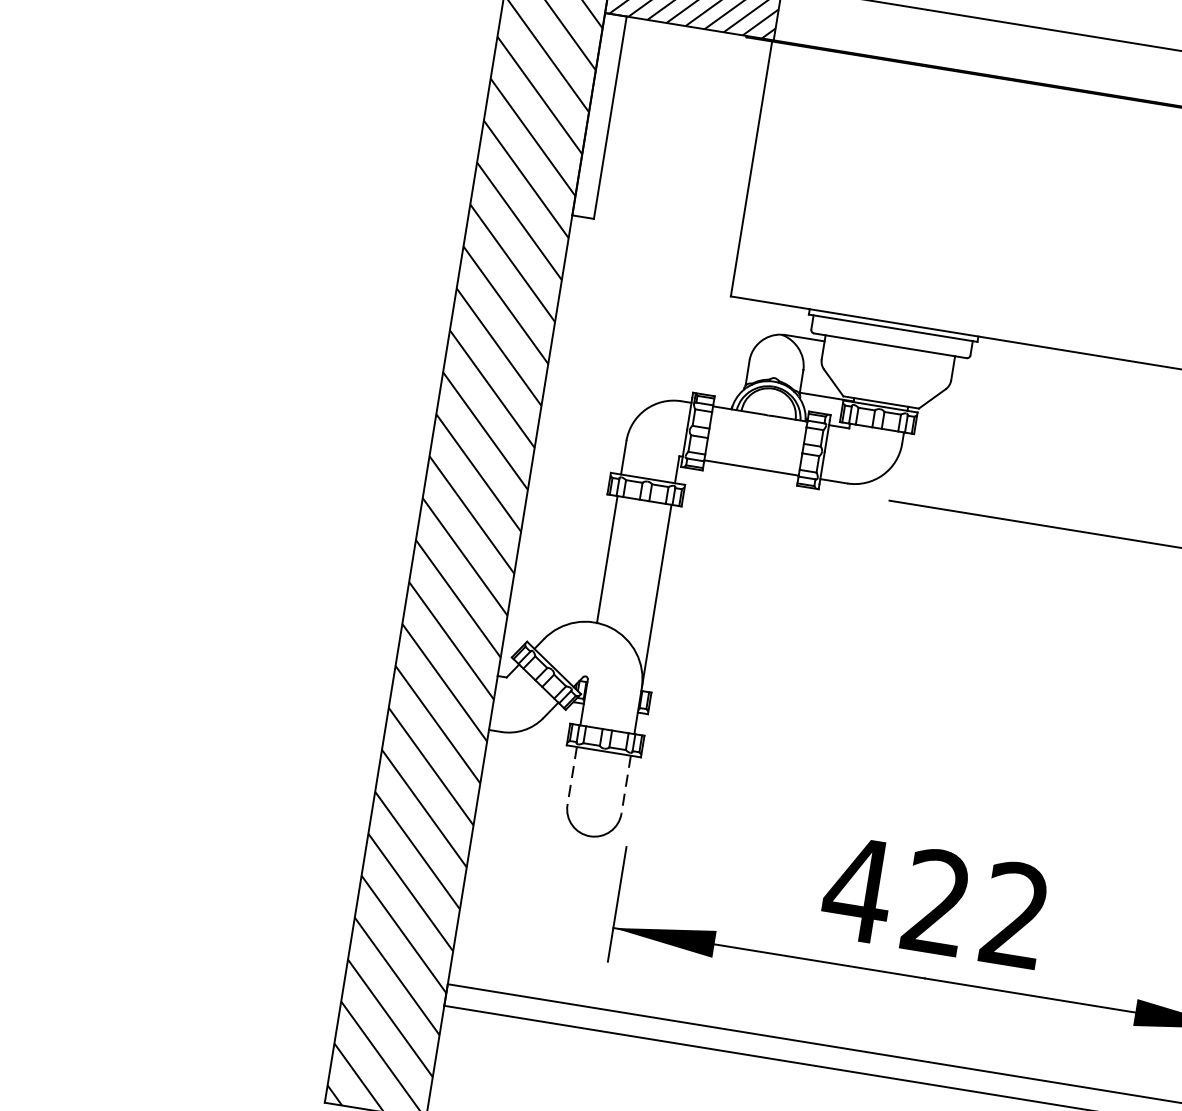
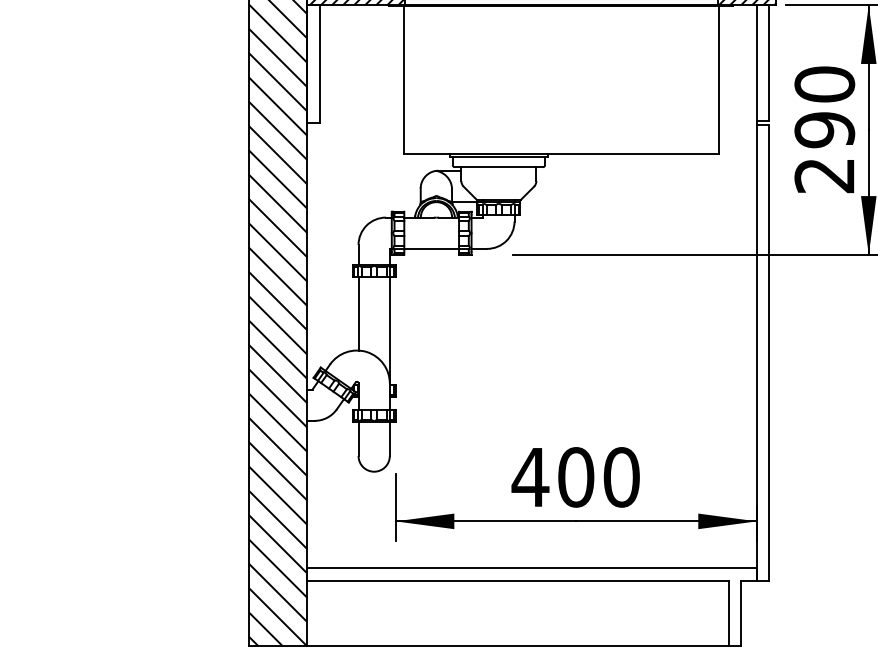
line: (572, 776) -> (358, 439), dashed -> solid
line: (625, 785) -> (389, 439), dashed -> solid
text: (975, 908) -> (598, 477), 422 -> 400

